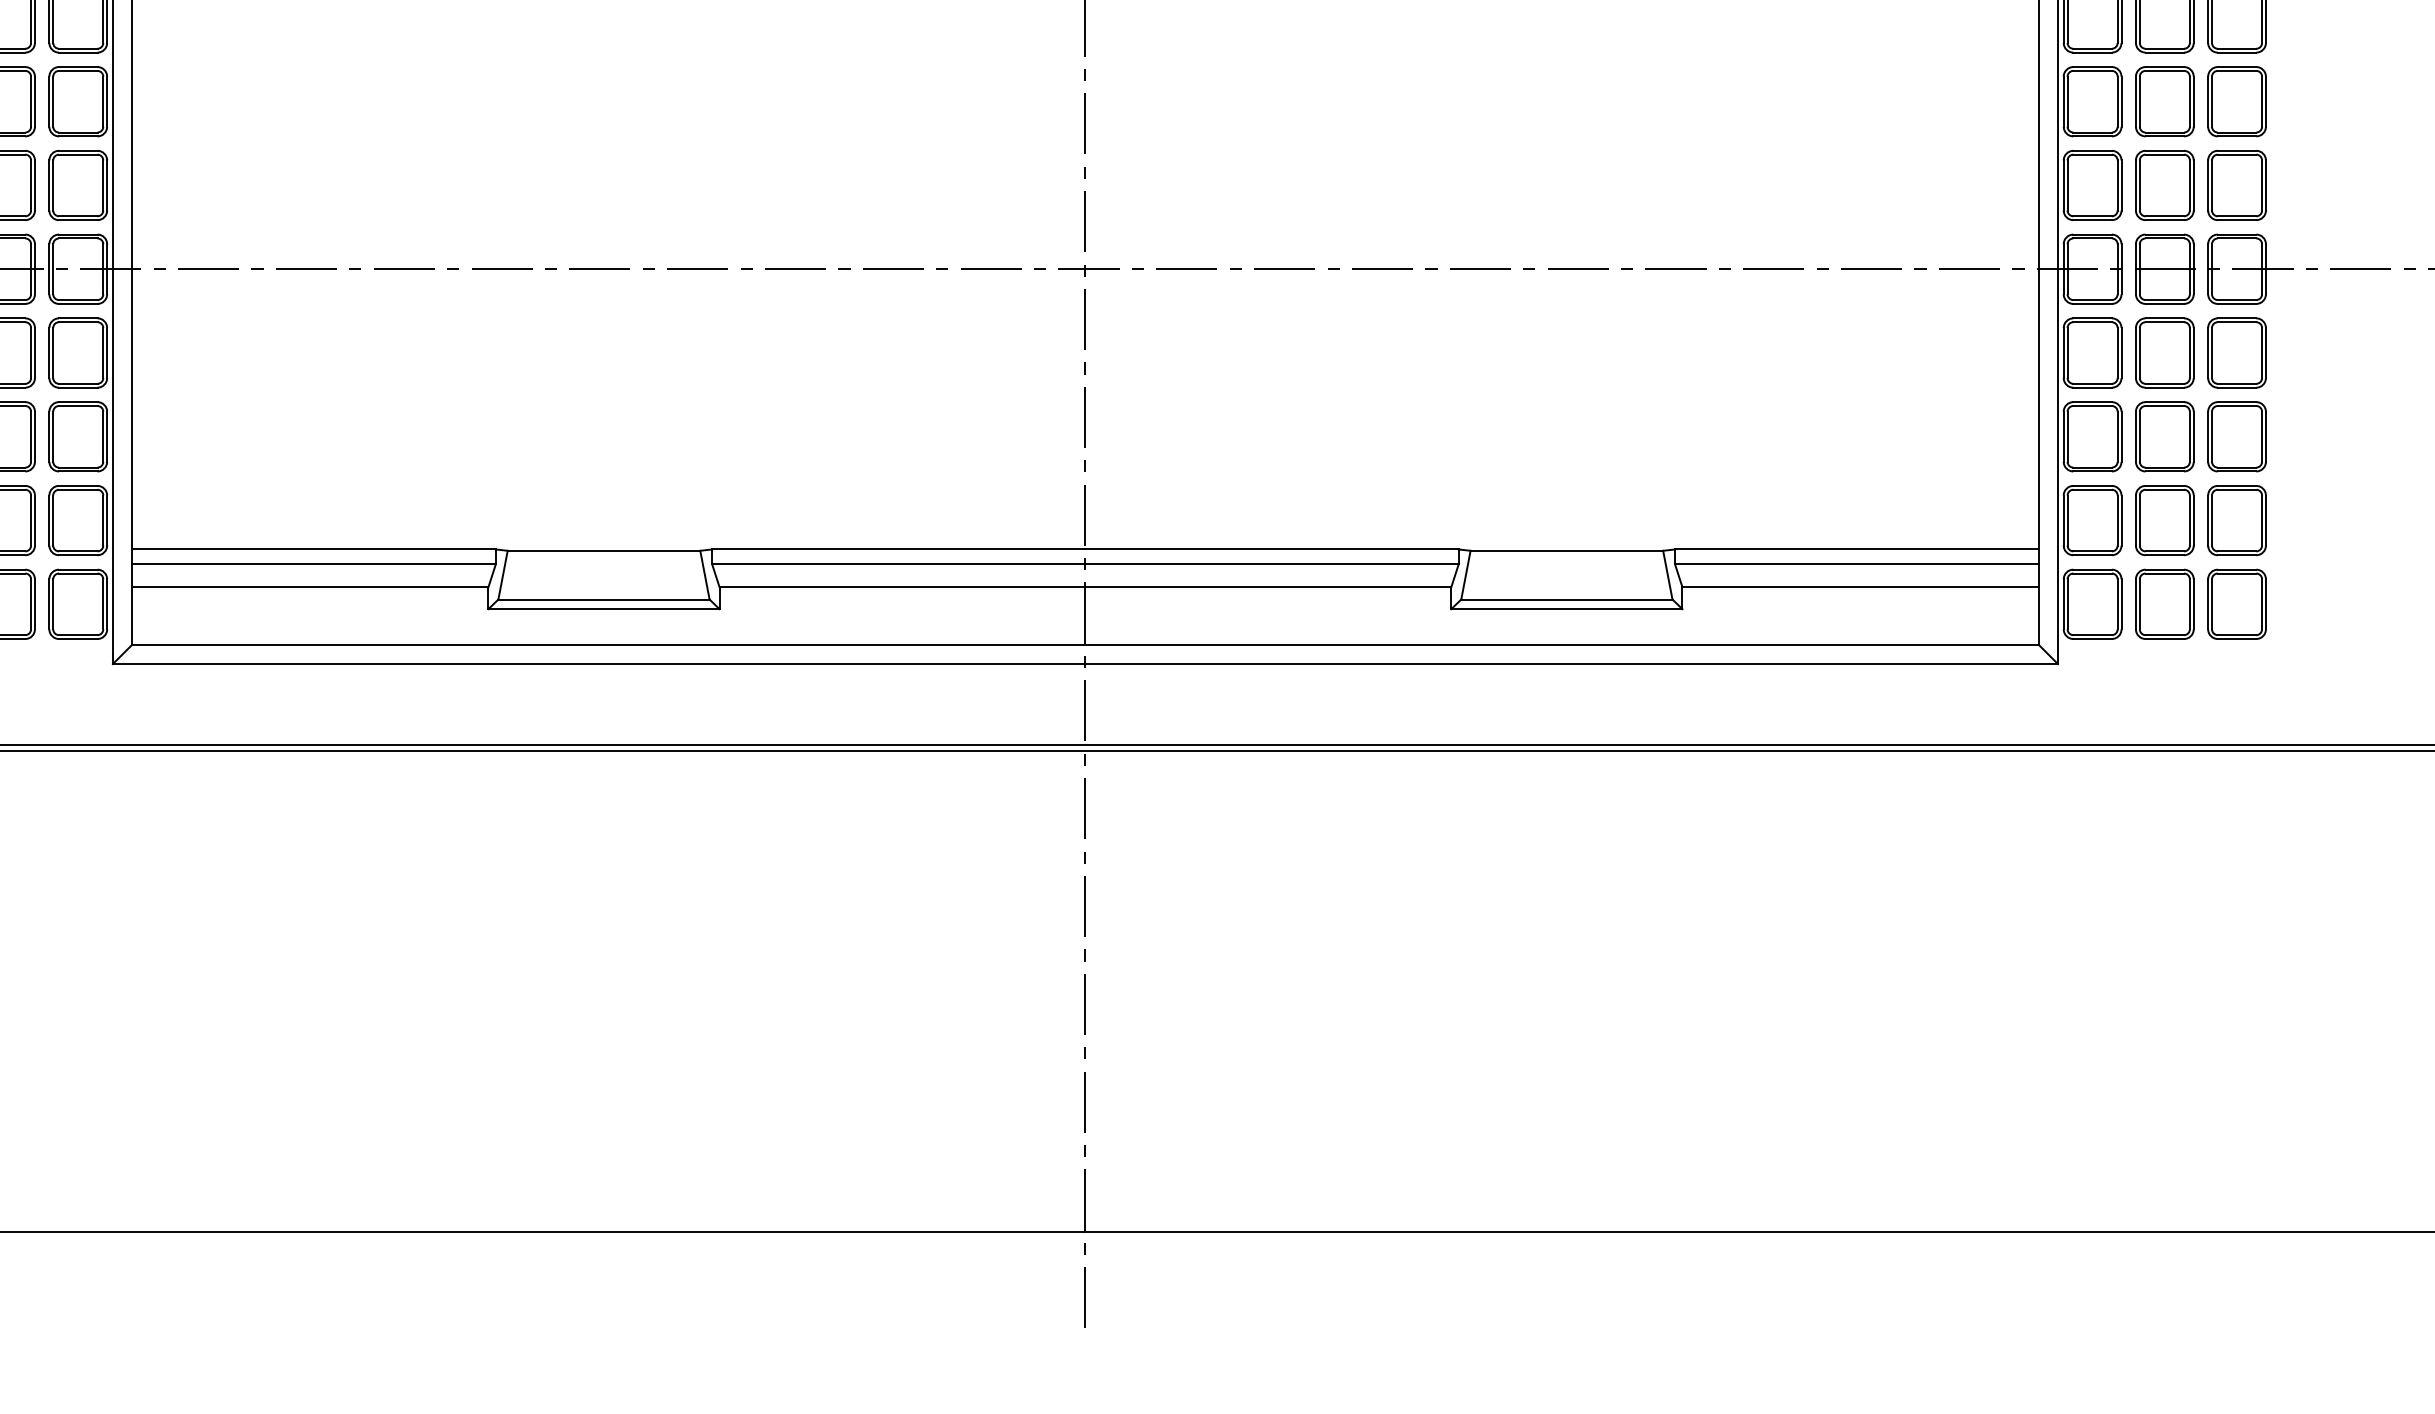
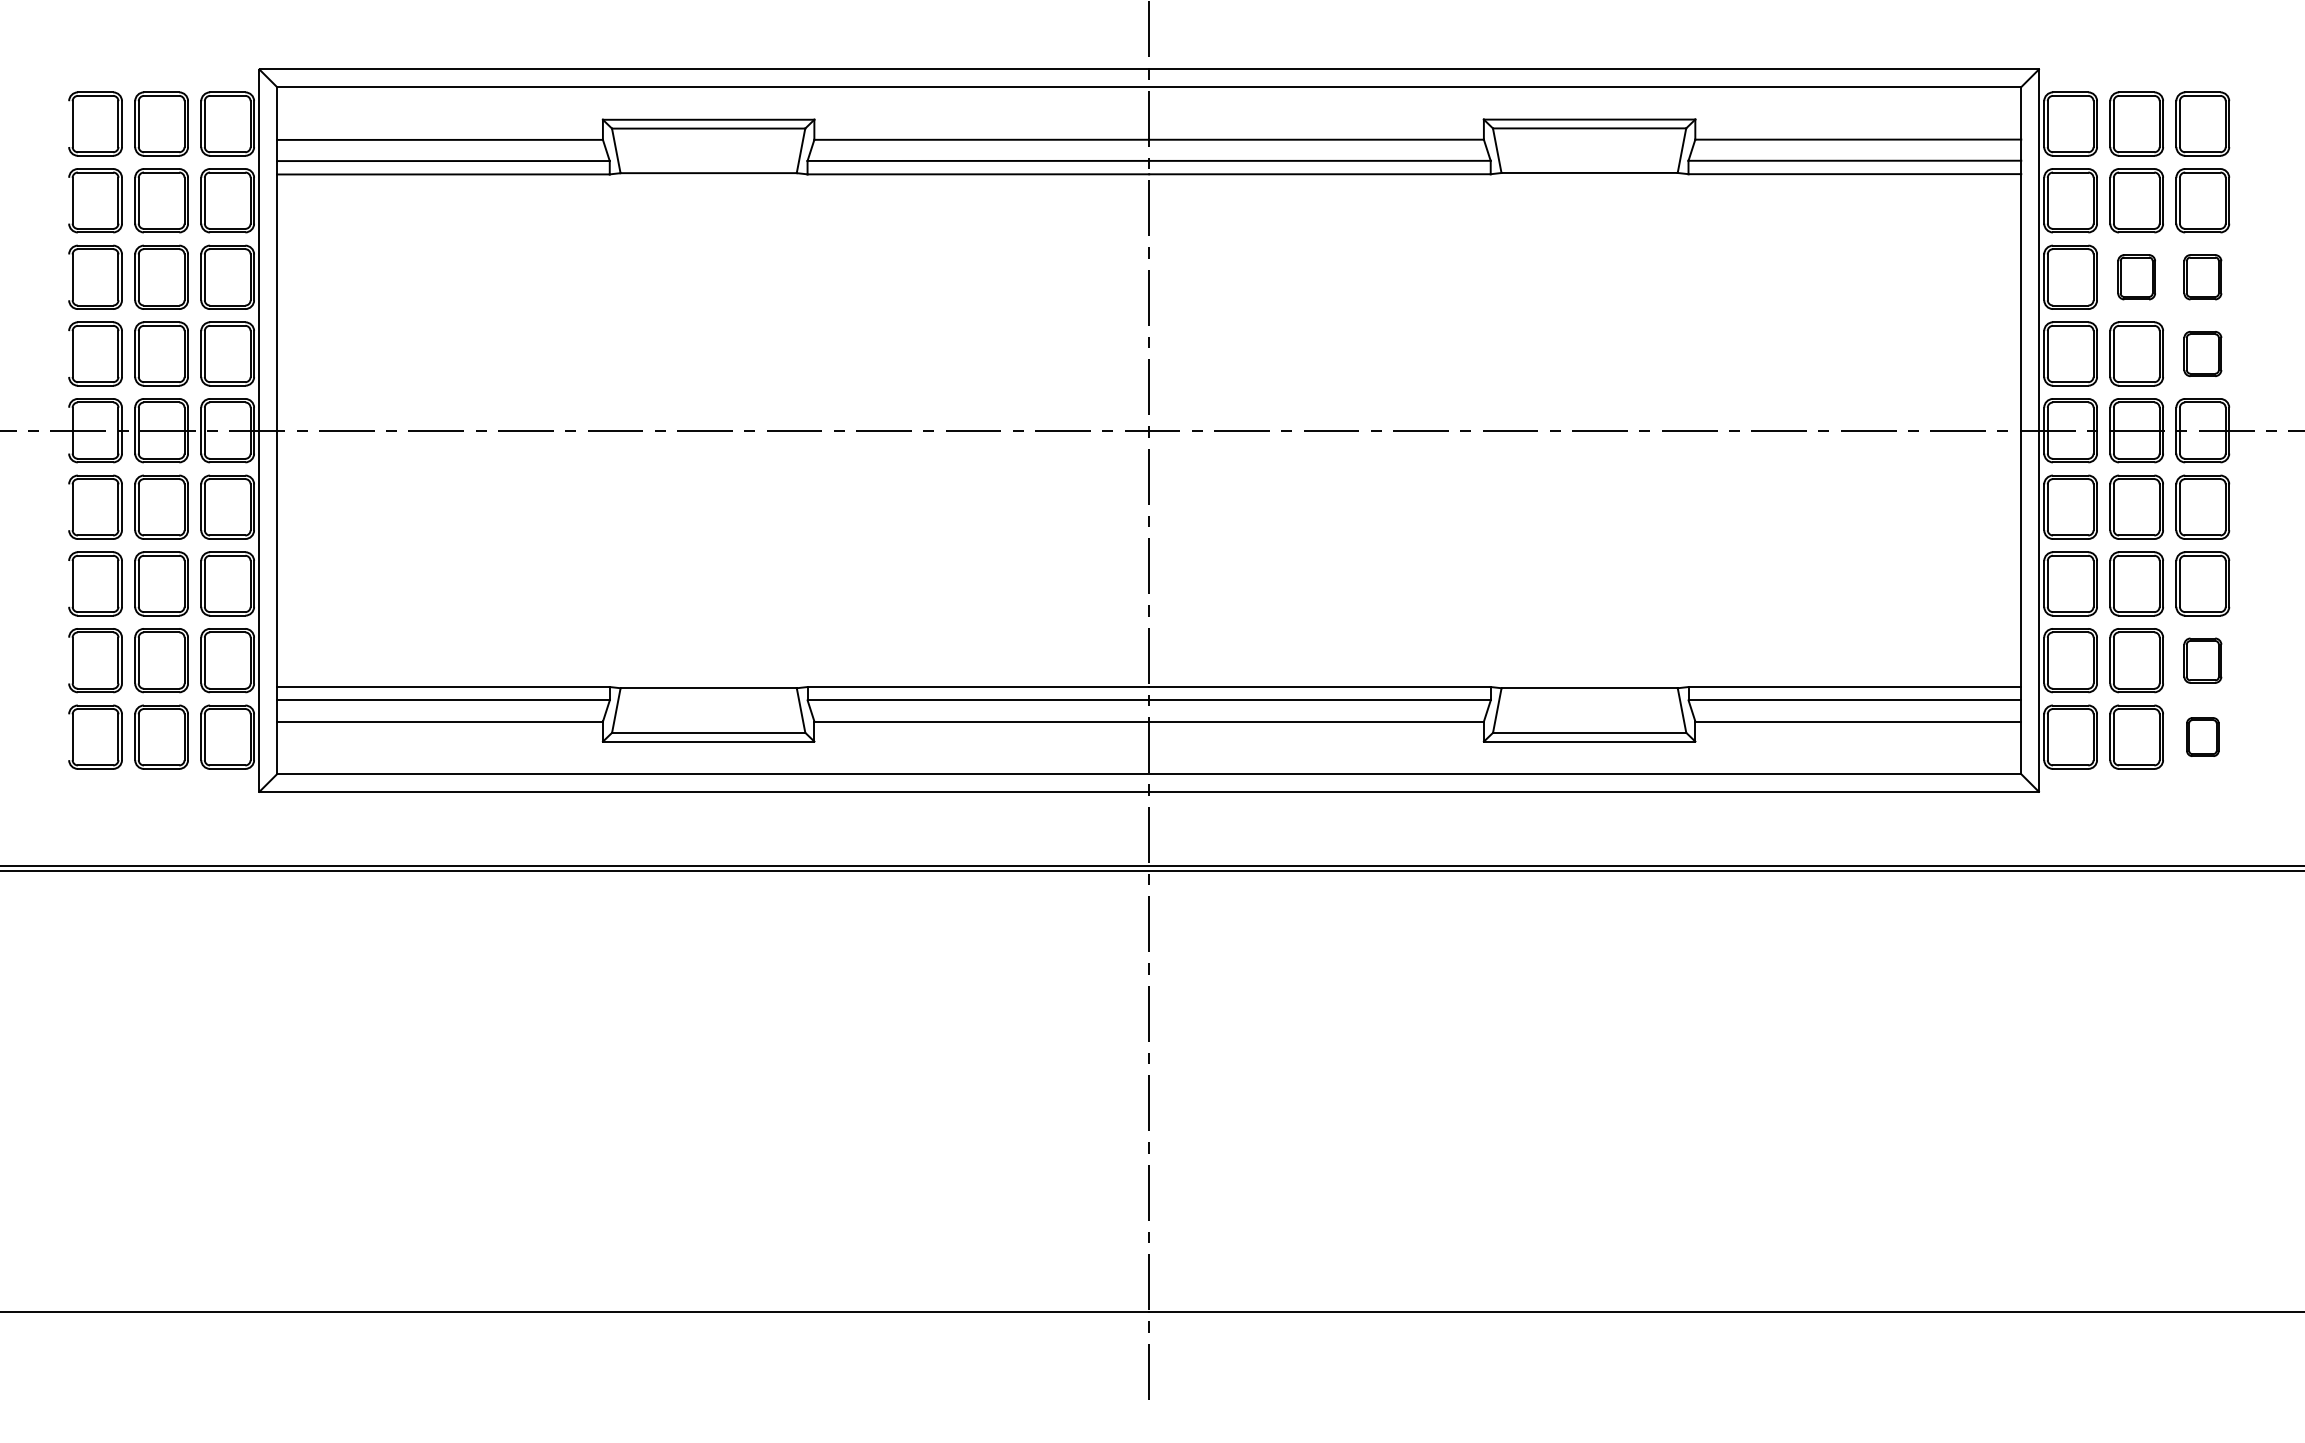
part: (2164, 100) -> (2136, 276), size x0.7
part: (2236, 100) -> (2202, 276), size x0.7
part: (2236, 184) -> (2202, 353), size x0.7
part: (2236, 520) -> (2202, 660), size x0.7
part: (2236, 603) -> (2202, 736), size x0.6

